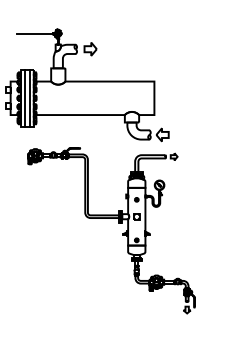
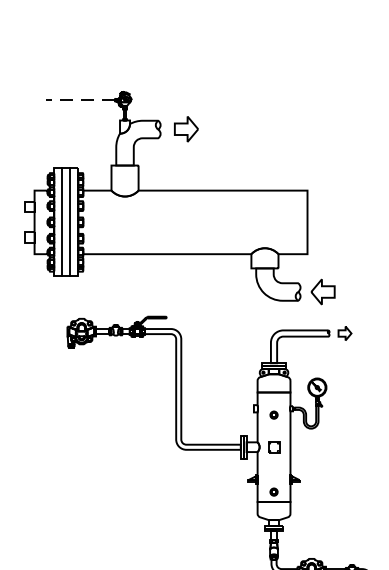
line: (34, 33) -> (79, 99), solid -> dashed

